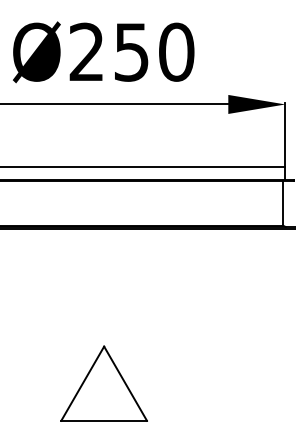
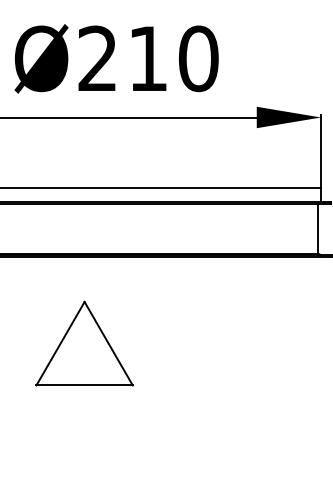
text: (131, 52) -> (147, 59), Ø250 -> Ø210
part: (103, 383) -> (83, 343), moved

